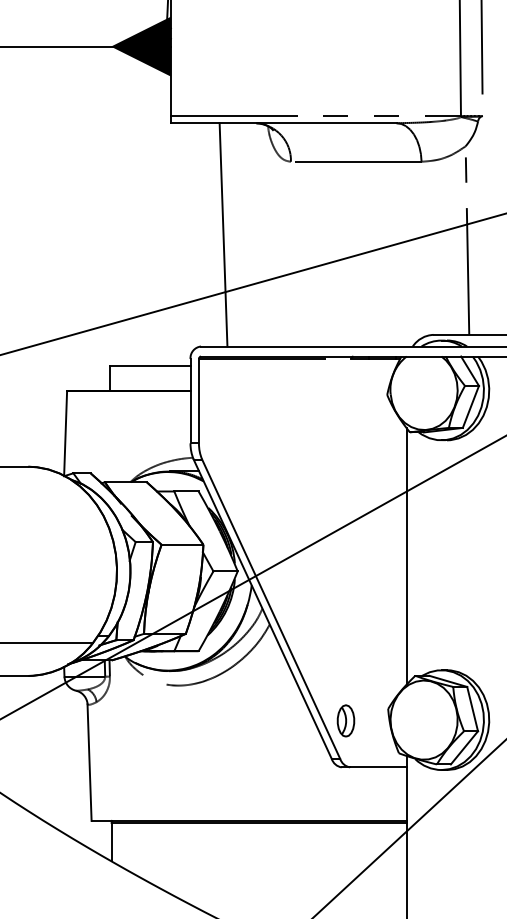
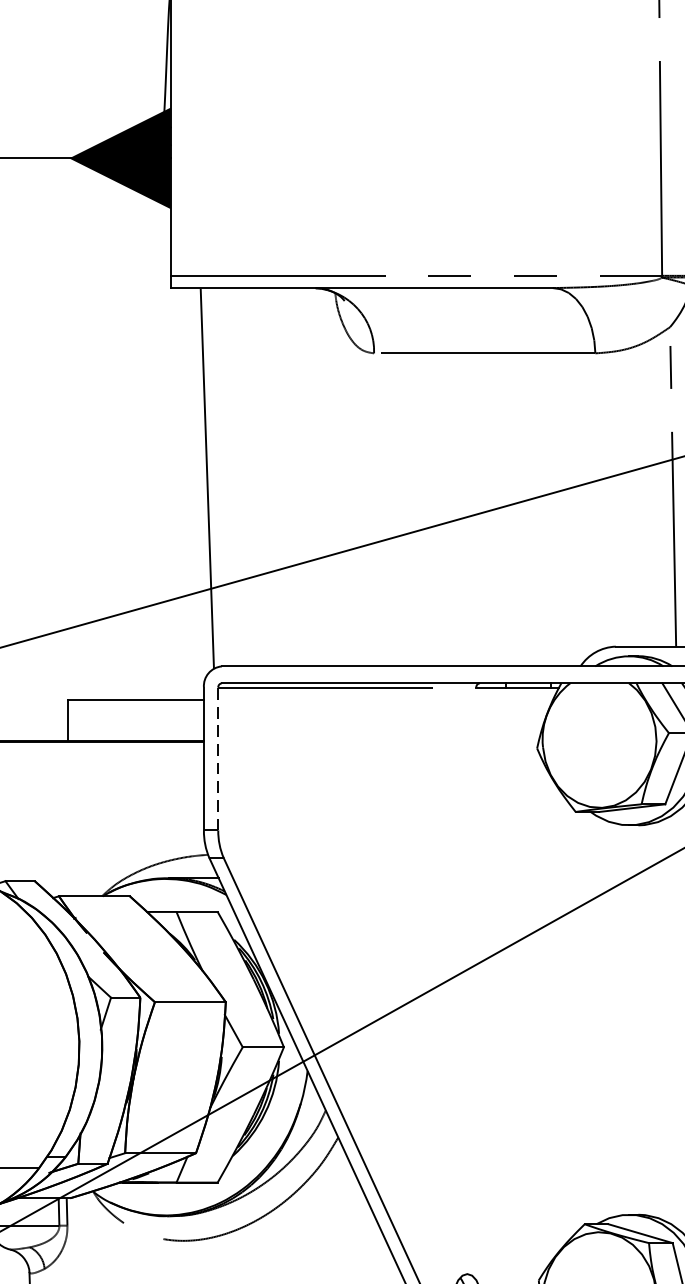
line: (223, 234) -> (207, 478), moved
line: (198, 400) -> (217, 757), solid -> dashed
line: (406, 556) -> (569, 1022), removed

